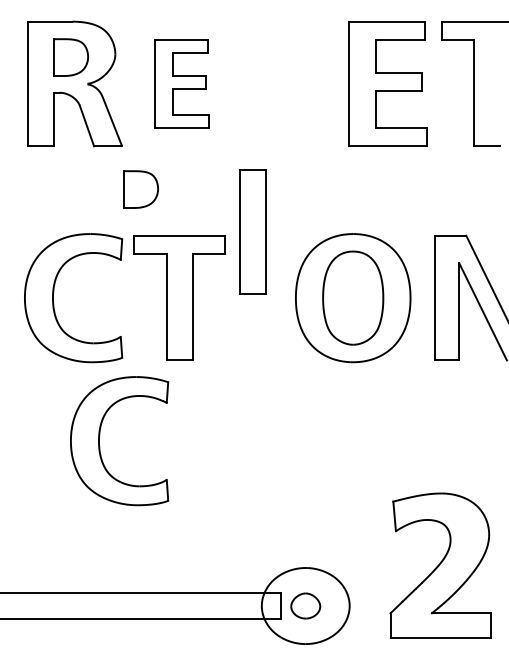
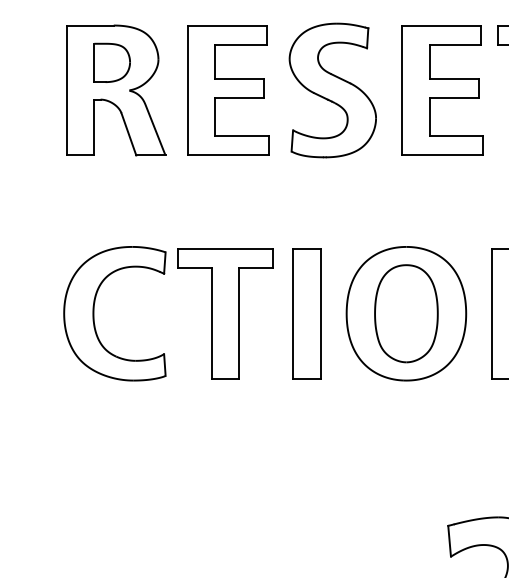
part: (181, 83) -> (227, 89), size x1.43
part: (282, 83) -> (332, 89), added
part: (140, 189) -> (184, 200), removed
part: (252, 231) -> (306, 313), moved
part: (100, 446) -> (142, 468), removed

